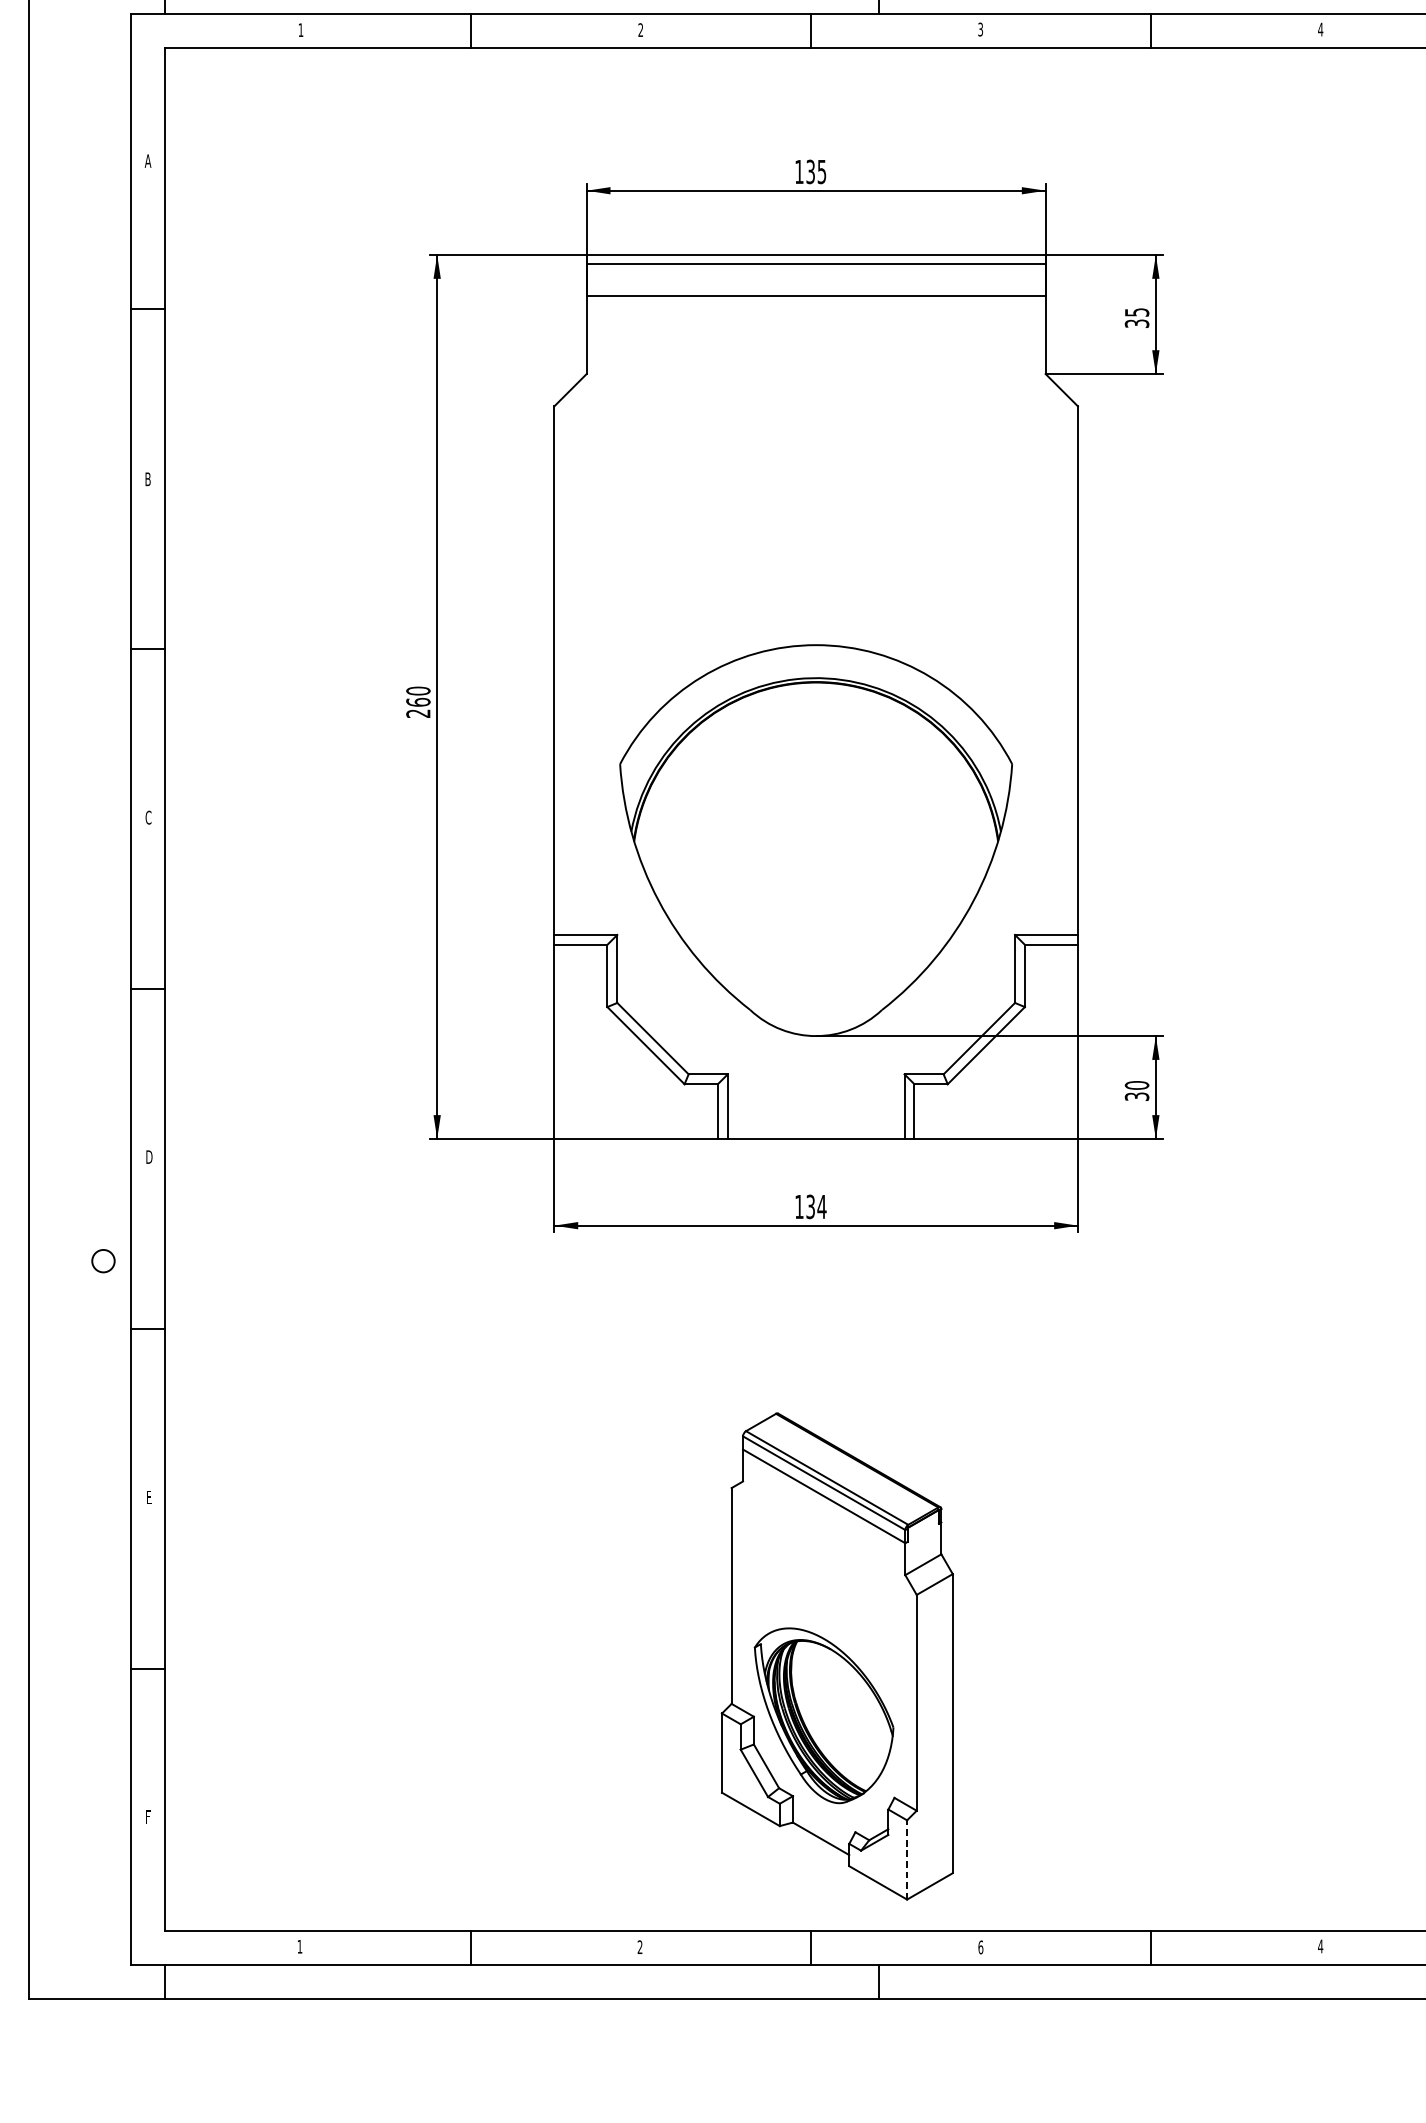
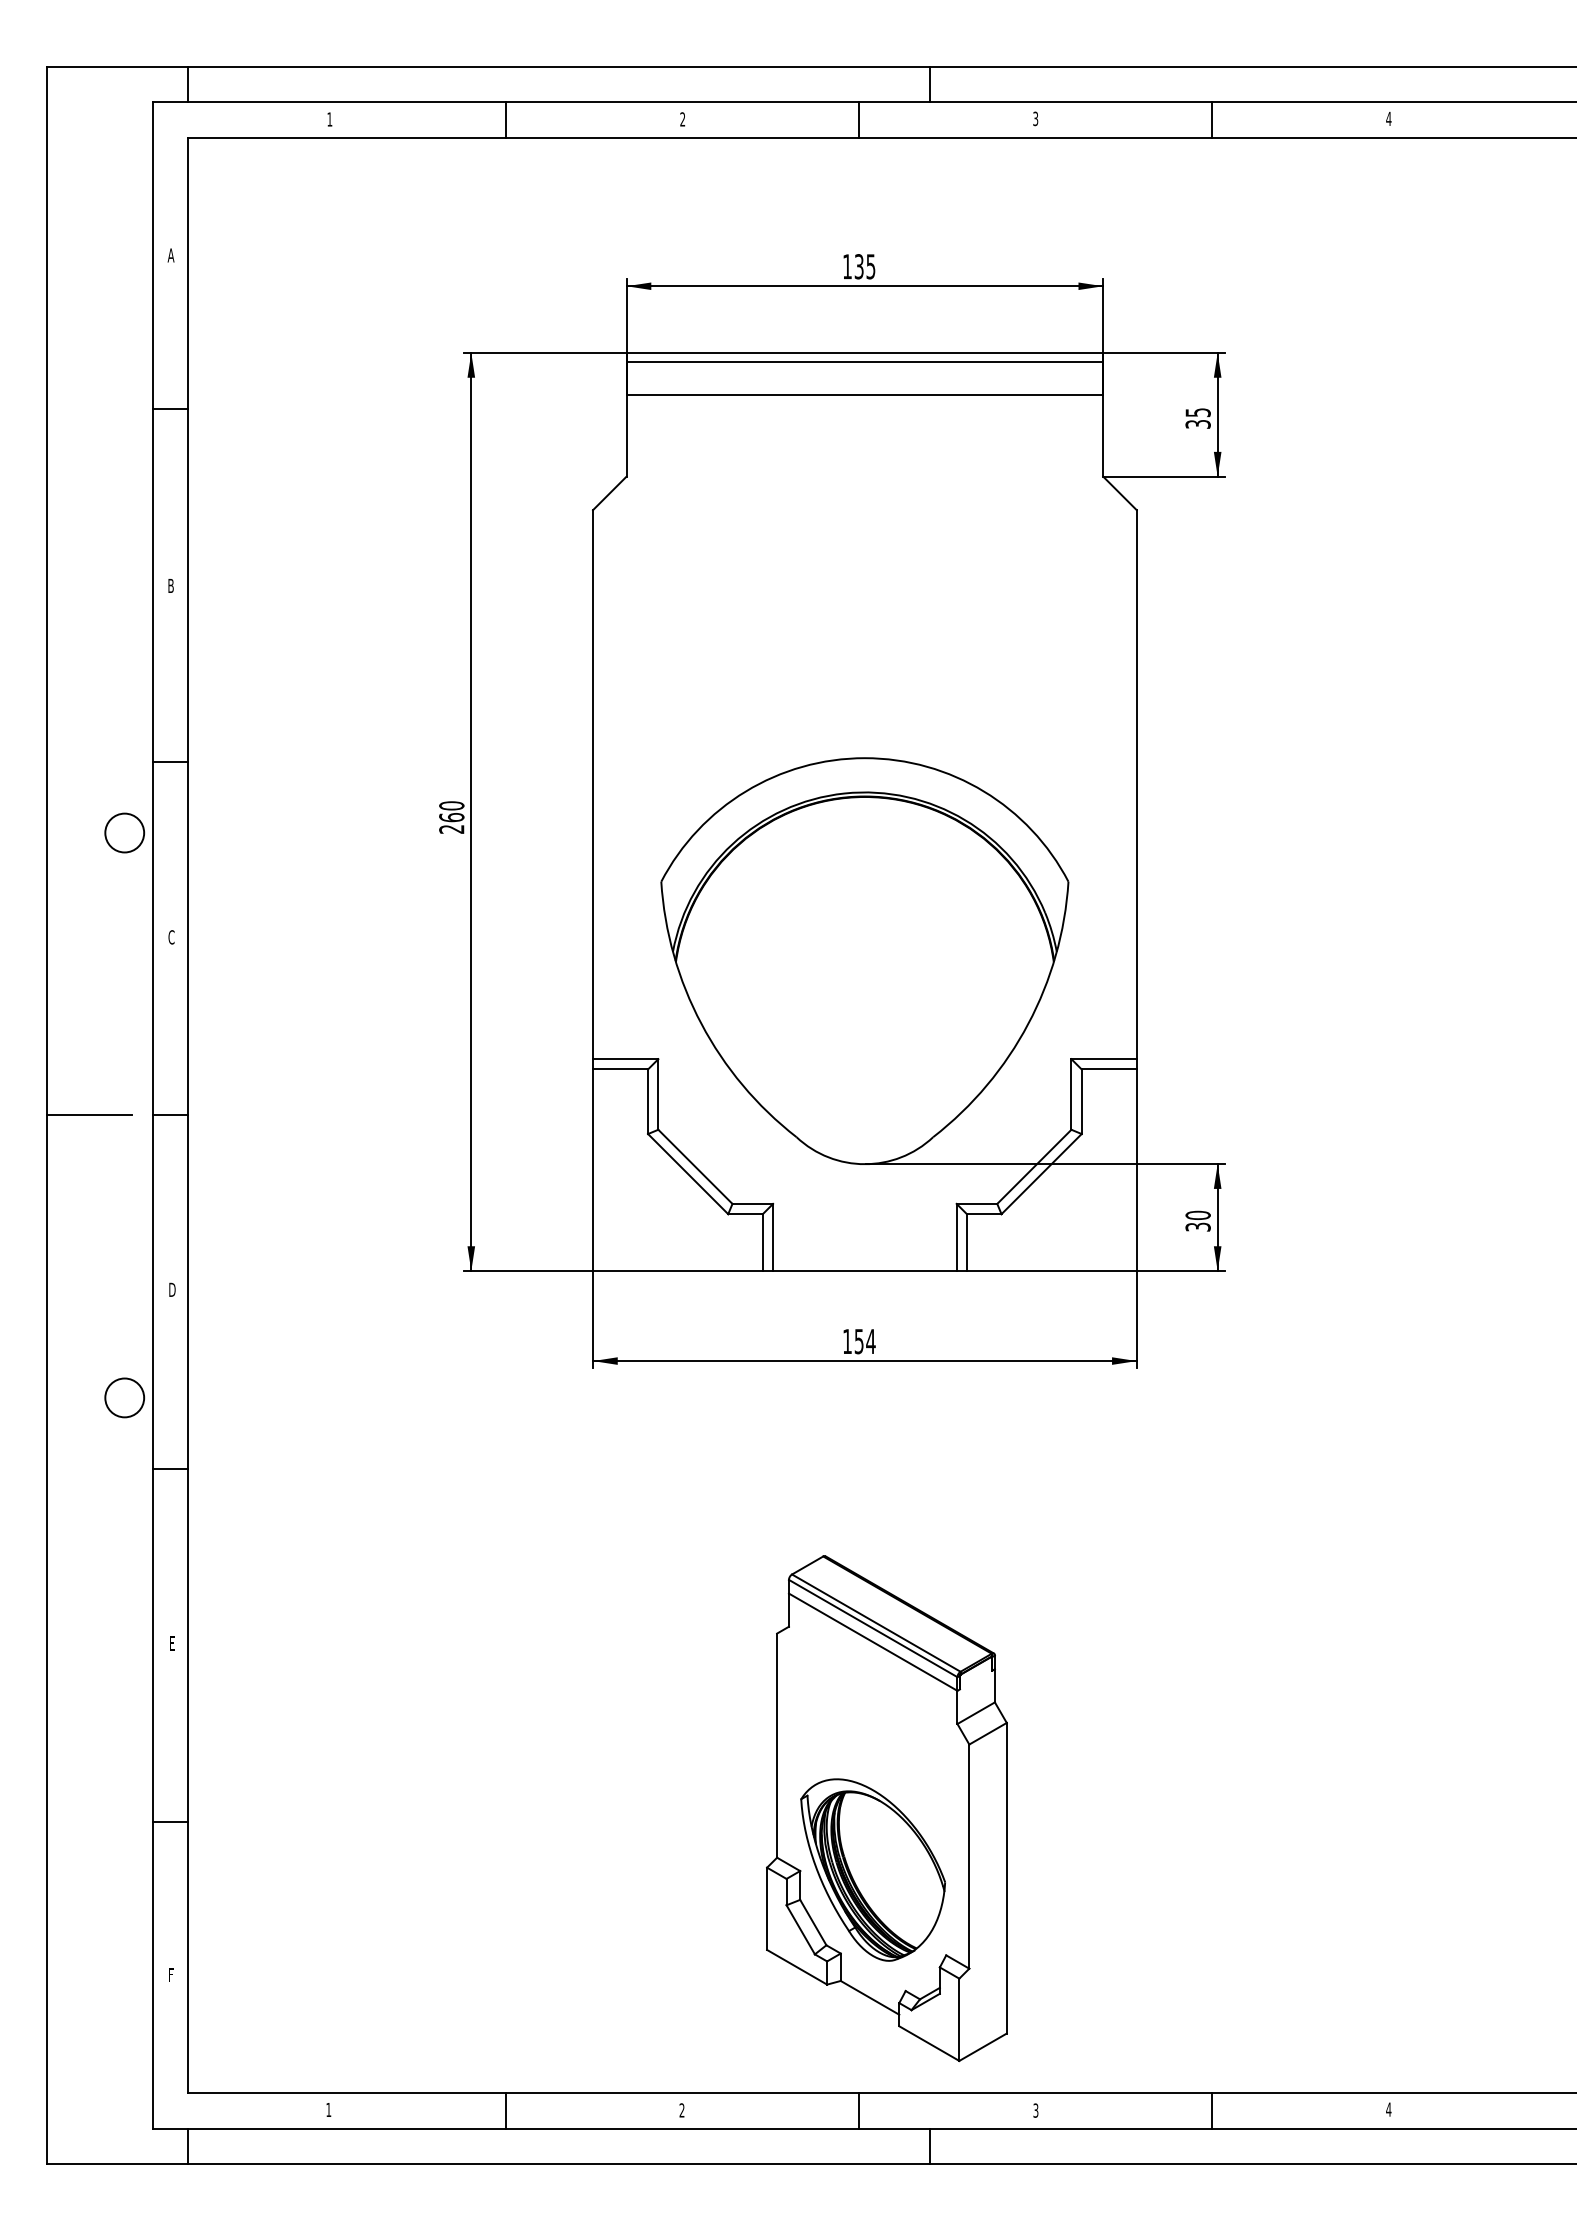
circle: (103, 716) -> (124, 832), added
line: (69, 989) -> (89, 1115), added
text: (810, 1205) -> (859, 1340), 134 -> 154
circle: (103, 1260) -> (124, 1397), size x1.67
line: (907, 1859) -> (959, 2019), dashed -> solid
text: (980, 1947) -> (1035, 2110), 6 -> 3

